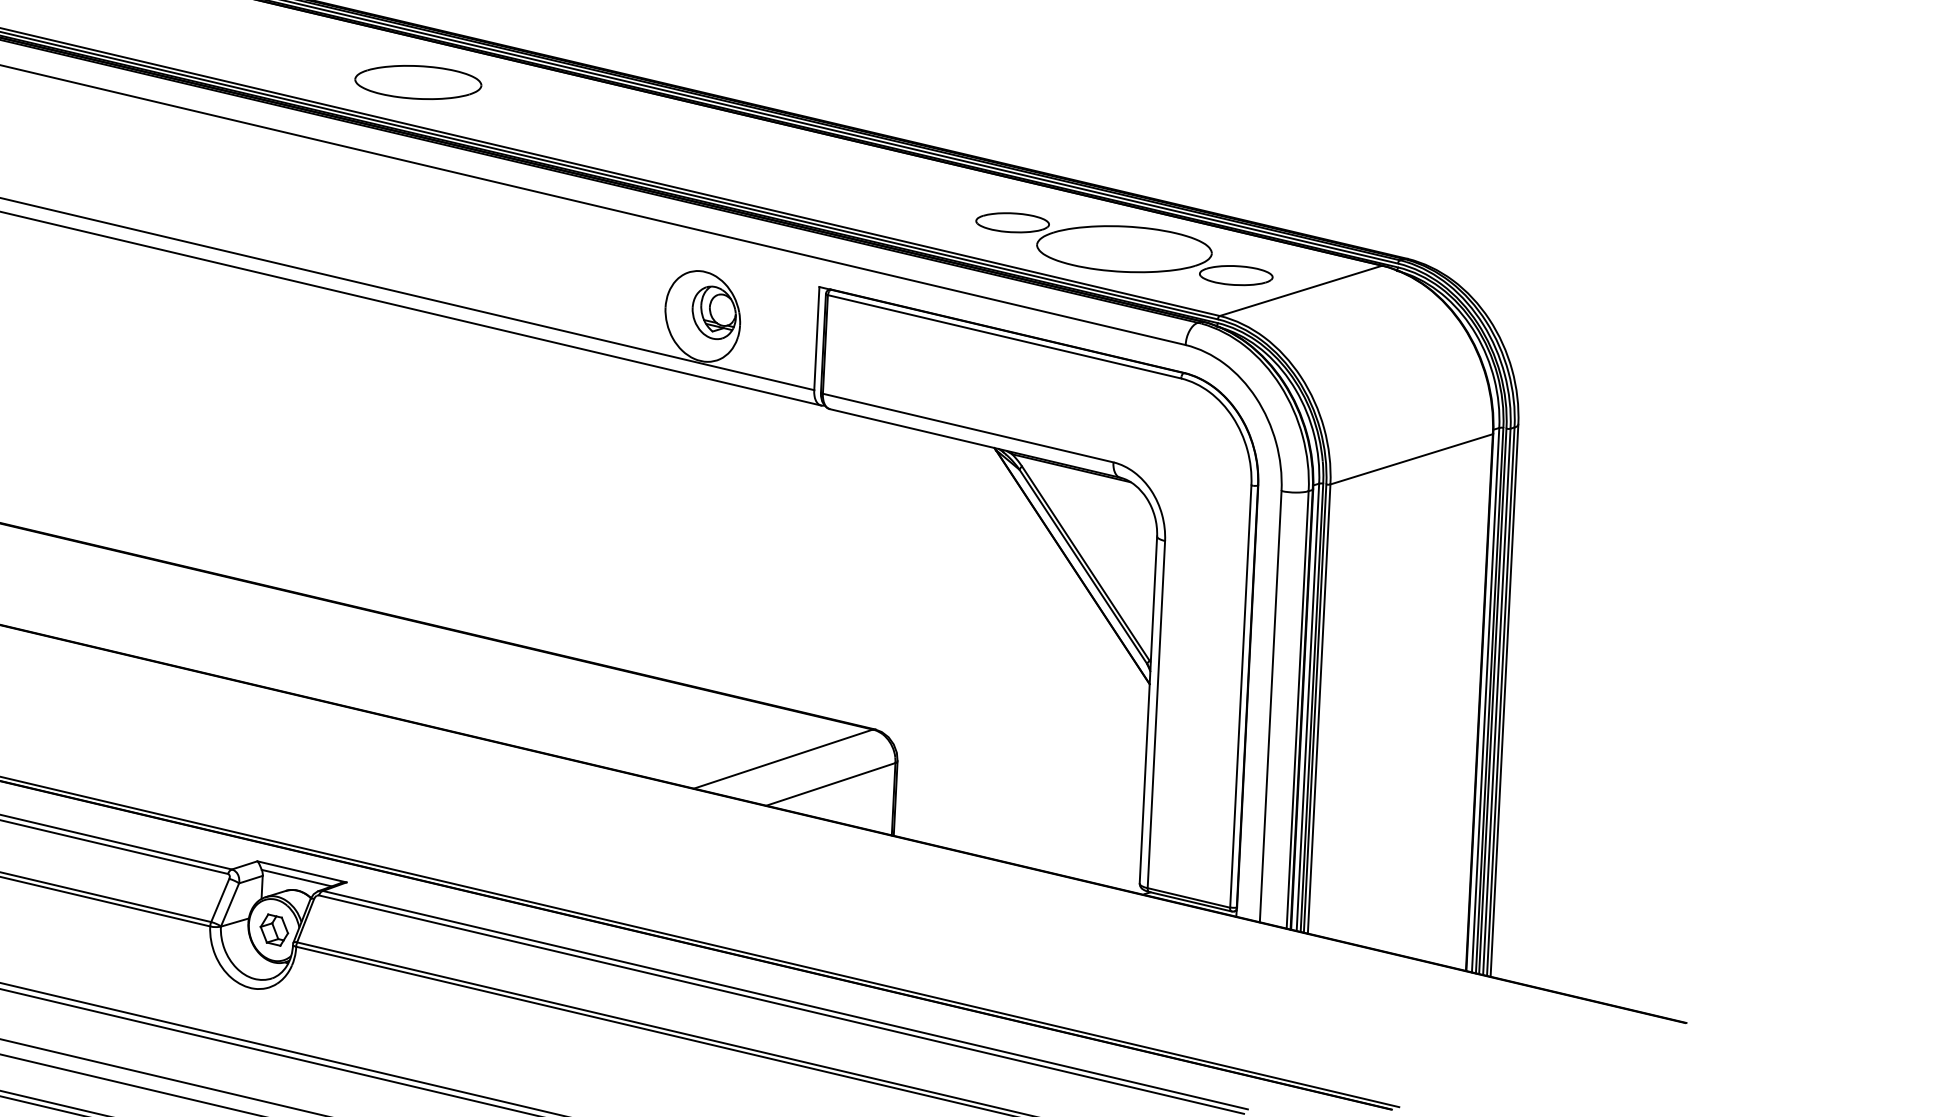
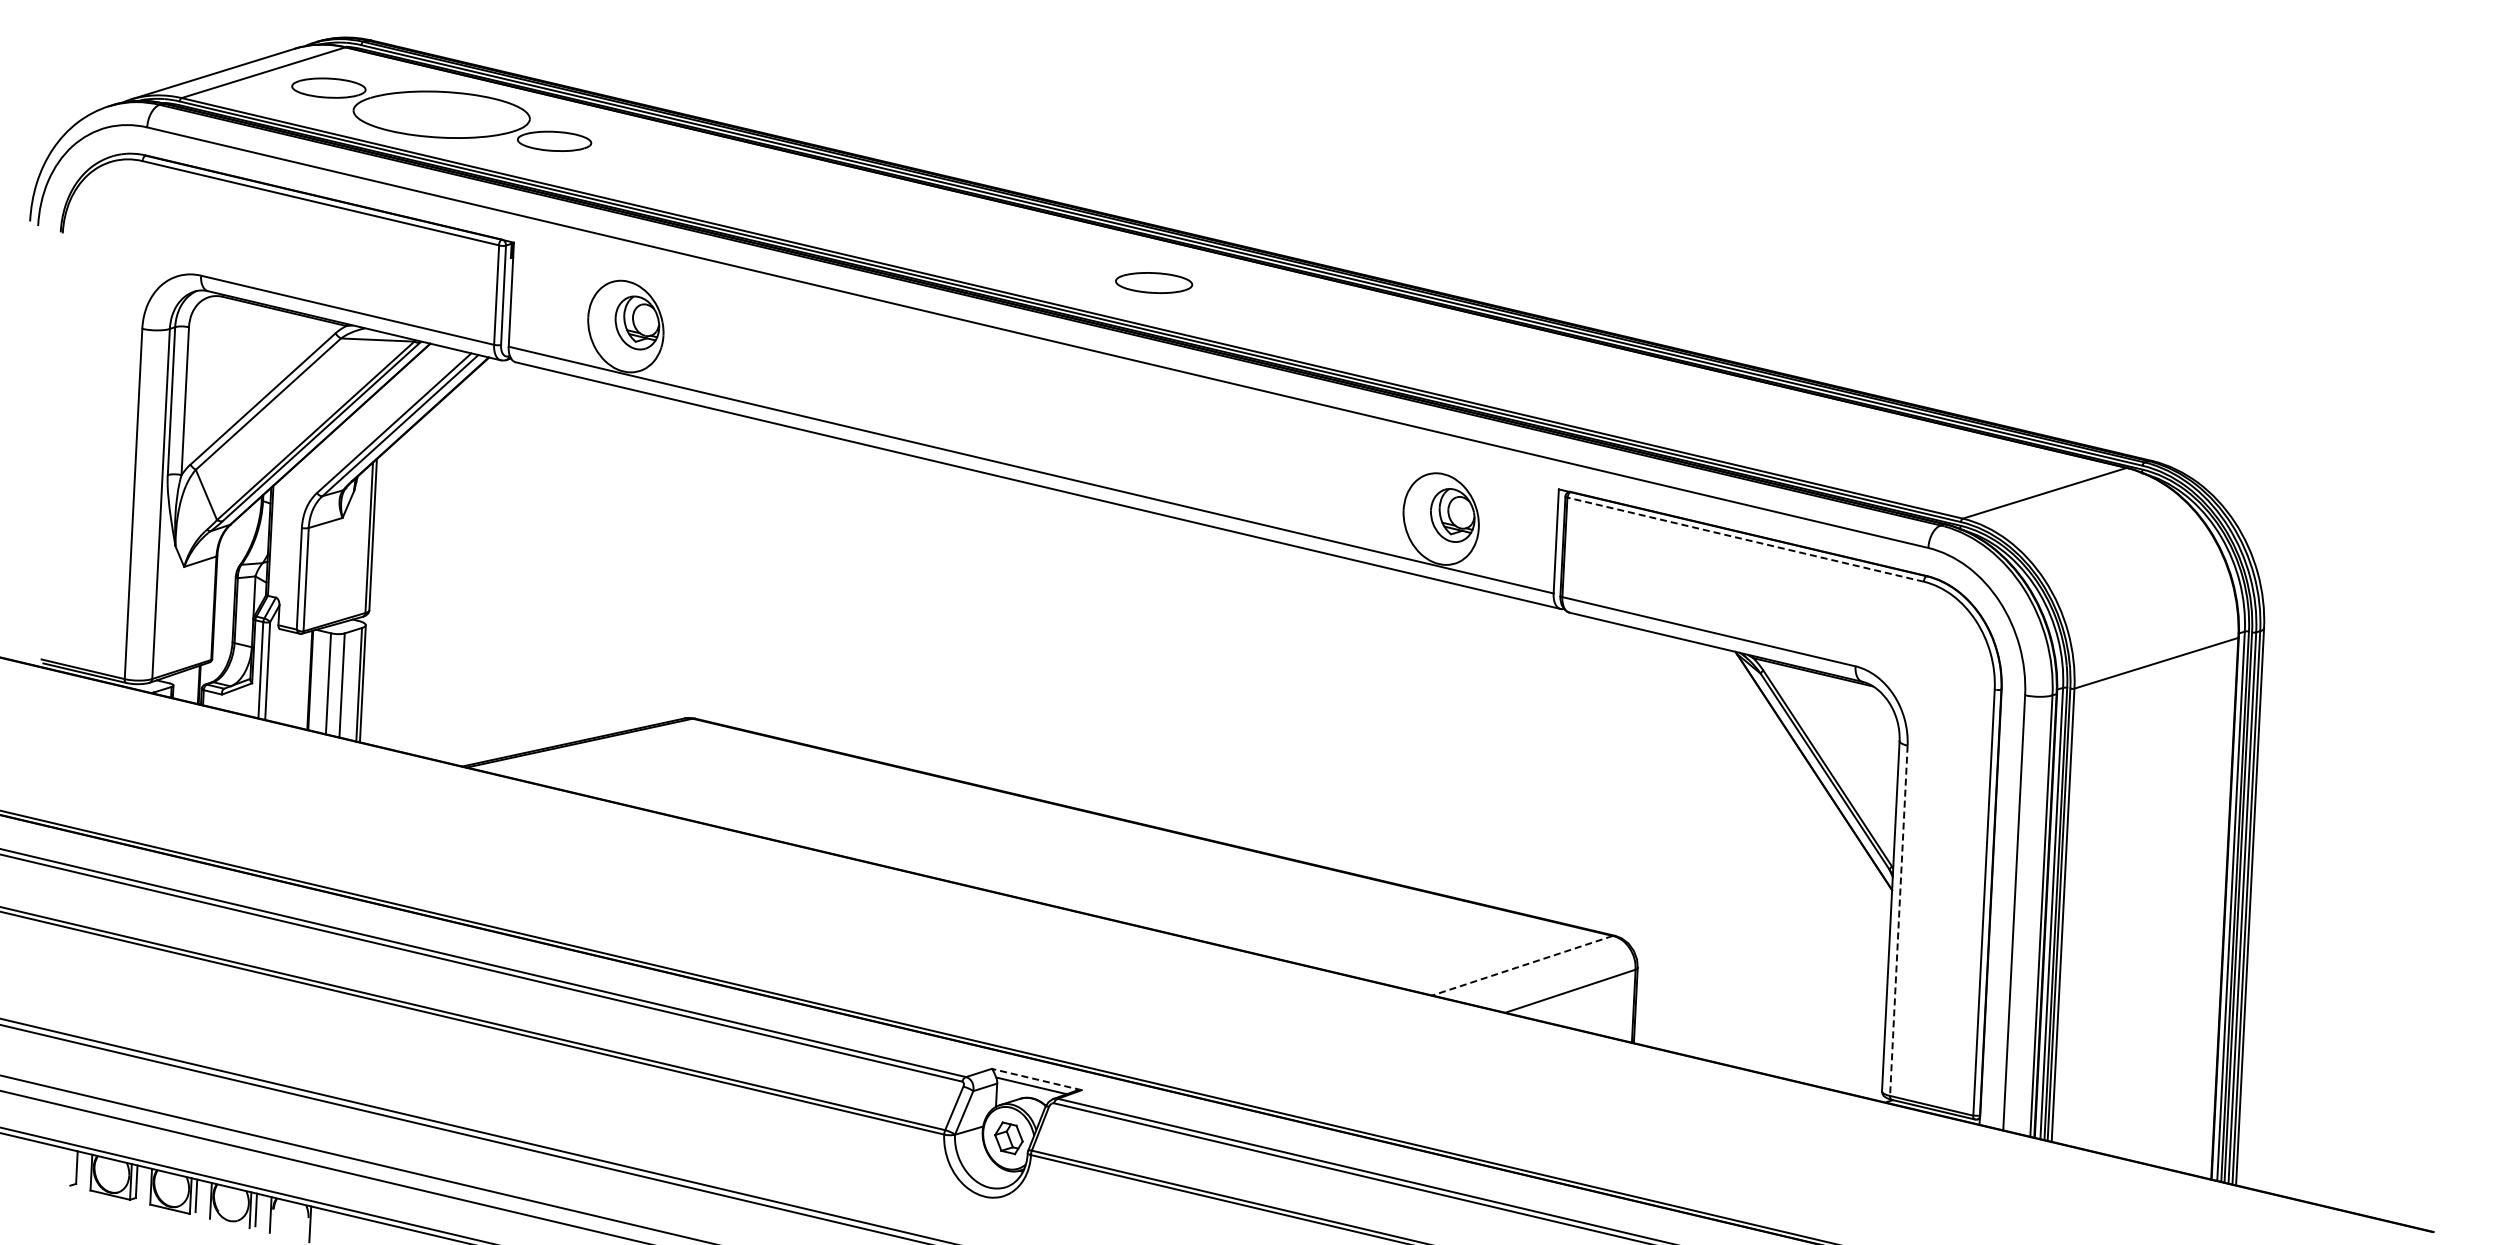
part: (417, 81) -> (1153, 282), size x0.6
part: (1124, 249) -> (1866, 451), removed
line: (1004, 336) -> (1745, 539), solid -> dashed
line: (1156, 715) -> (1898, 921), solid -> dashed
line: (783, 758) -> (1522, 965), solid -> dashed
line: (301, 871) -> (1036, 1079), solid -> dashed

